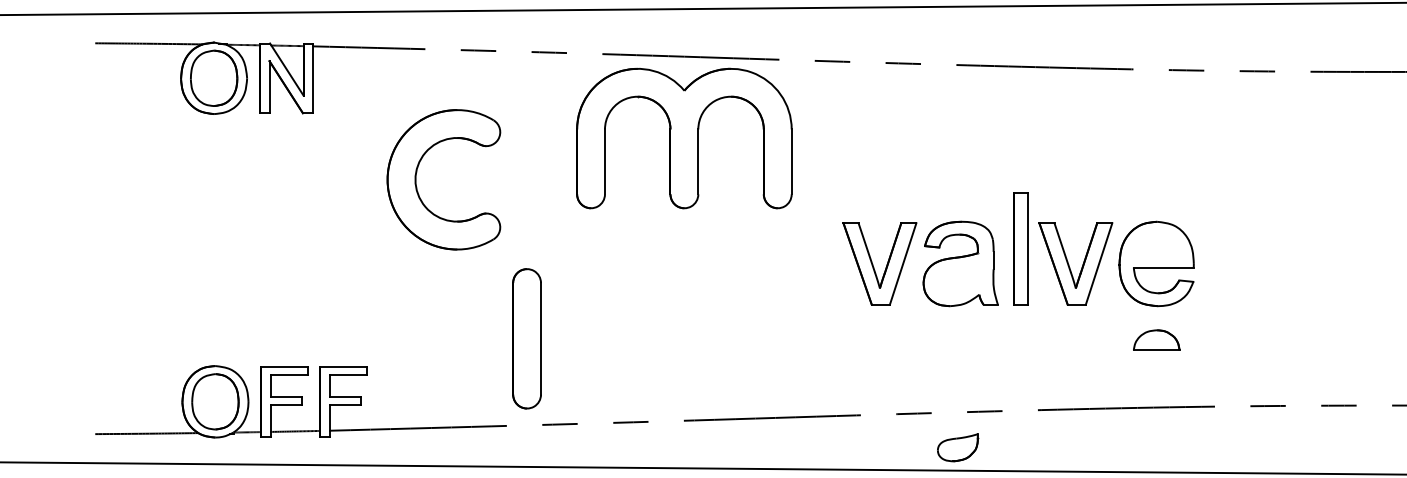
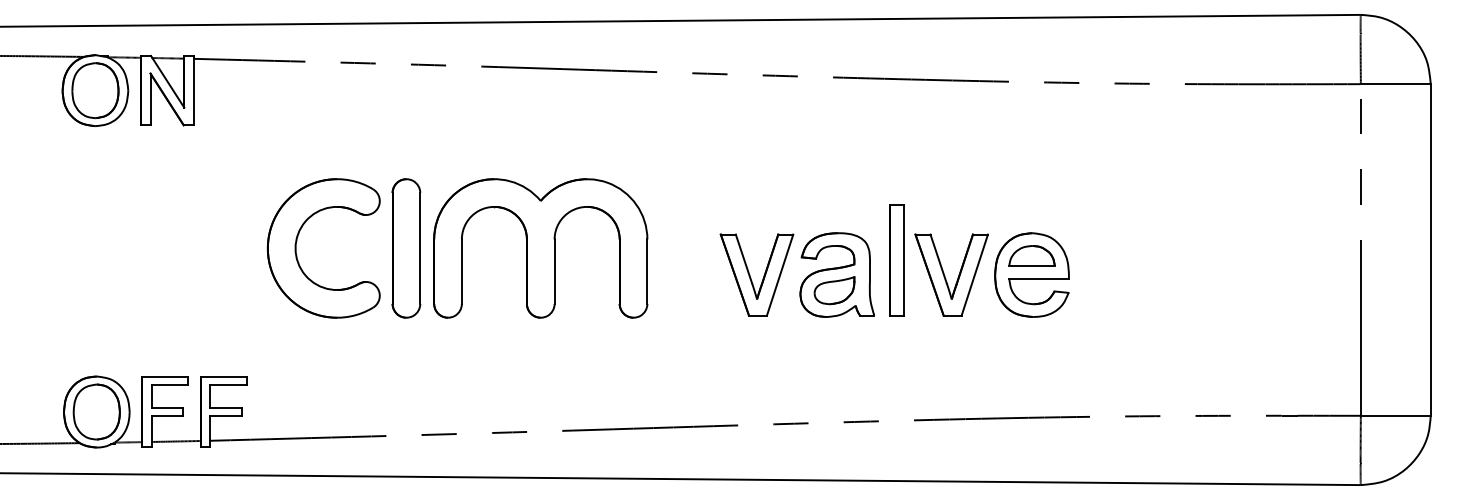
part: (684, 138) -> (540, 248), moved
part: (417, 172) -> (297, 241), moved
part: (527, 338) -> (406, 248), moved
part: (1156, 339) -> (1031, 255), moved
part: (957, 447) -> (834, 290), moved

